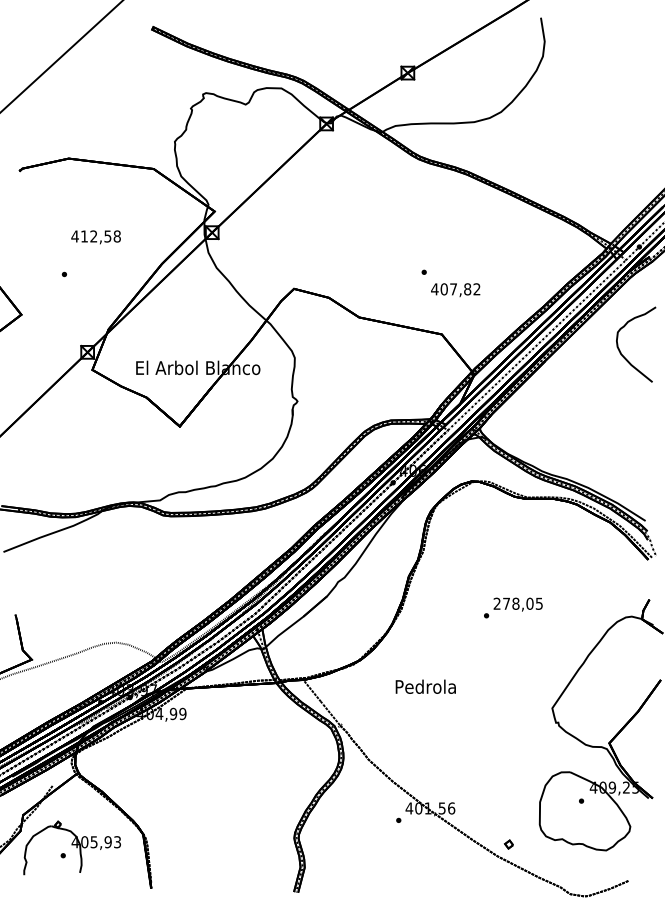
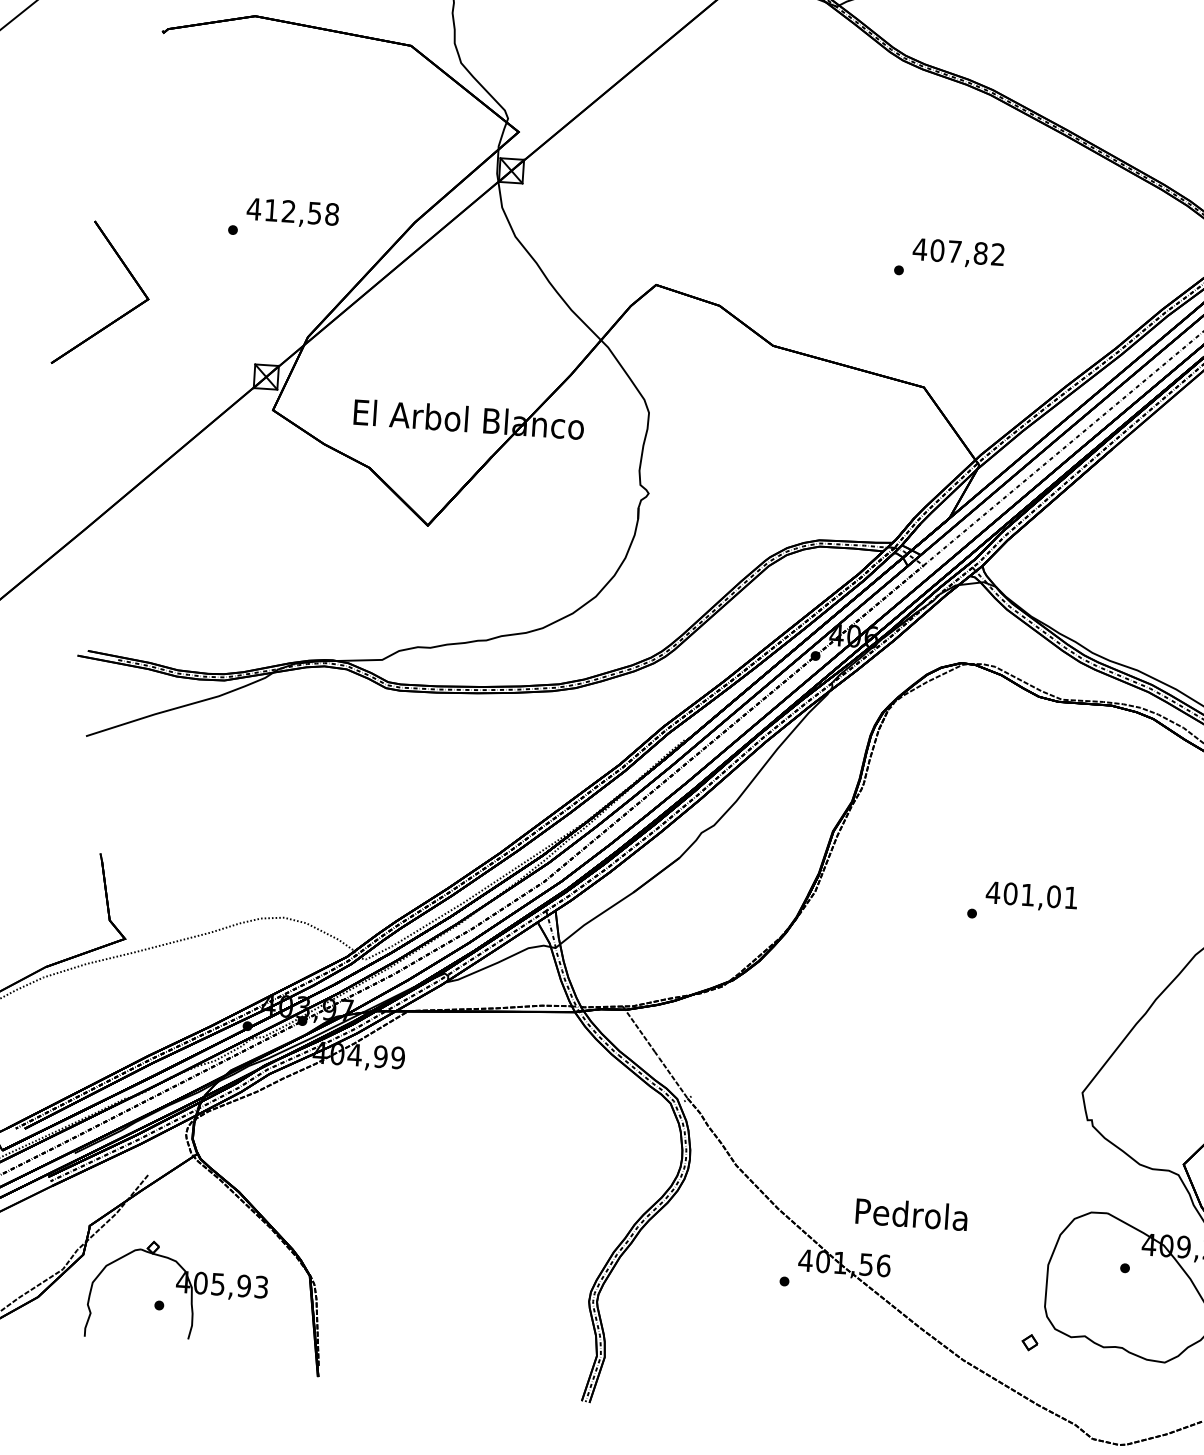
text: (95, 237) -> (291, 213), moved
text: (455, 289) -> (958, 252), moved
text: (517, 603) -> (1030, 894), 278,05 -> 401,01
text: (425, 686) -> (911, 1213), moved
part: (508, 844) -> (1029, 1342), moved

